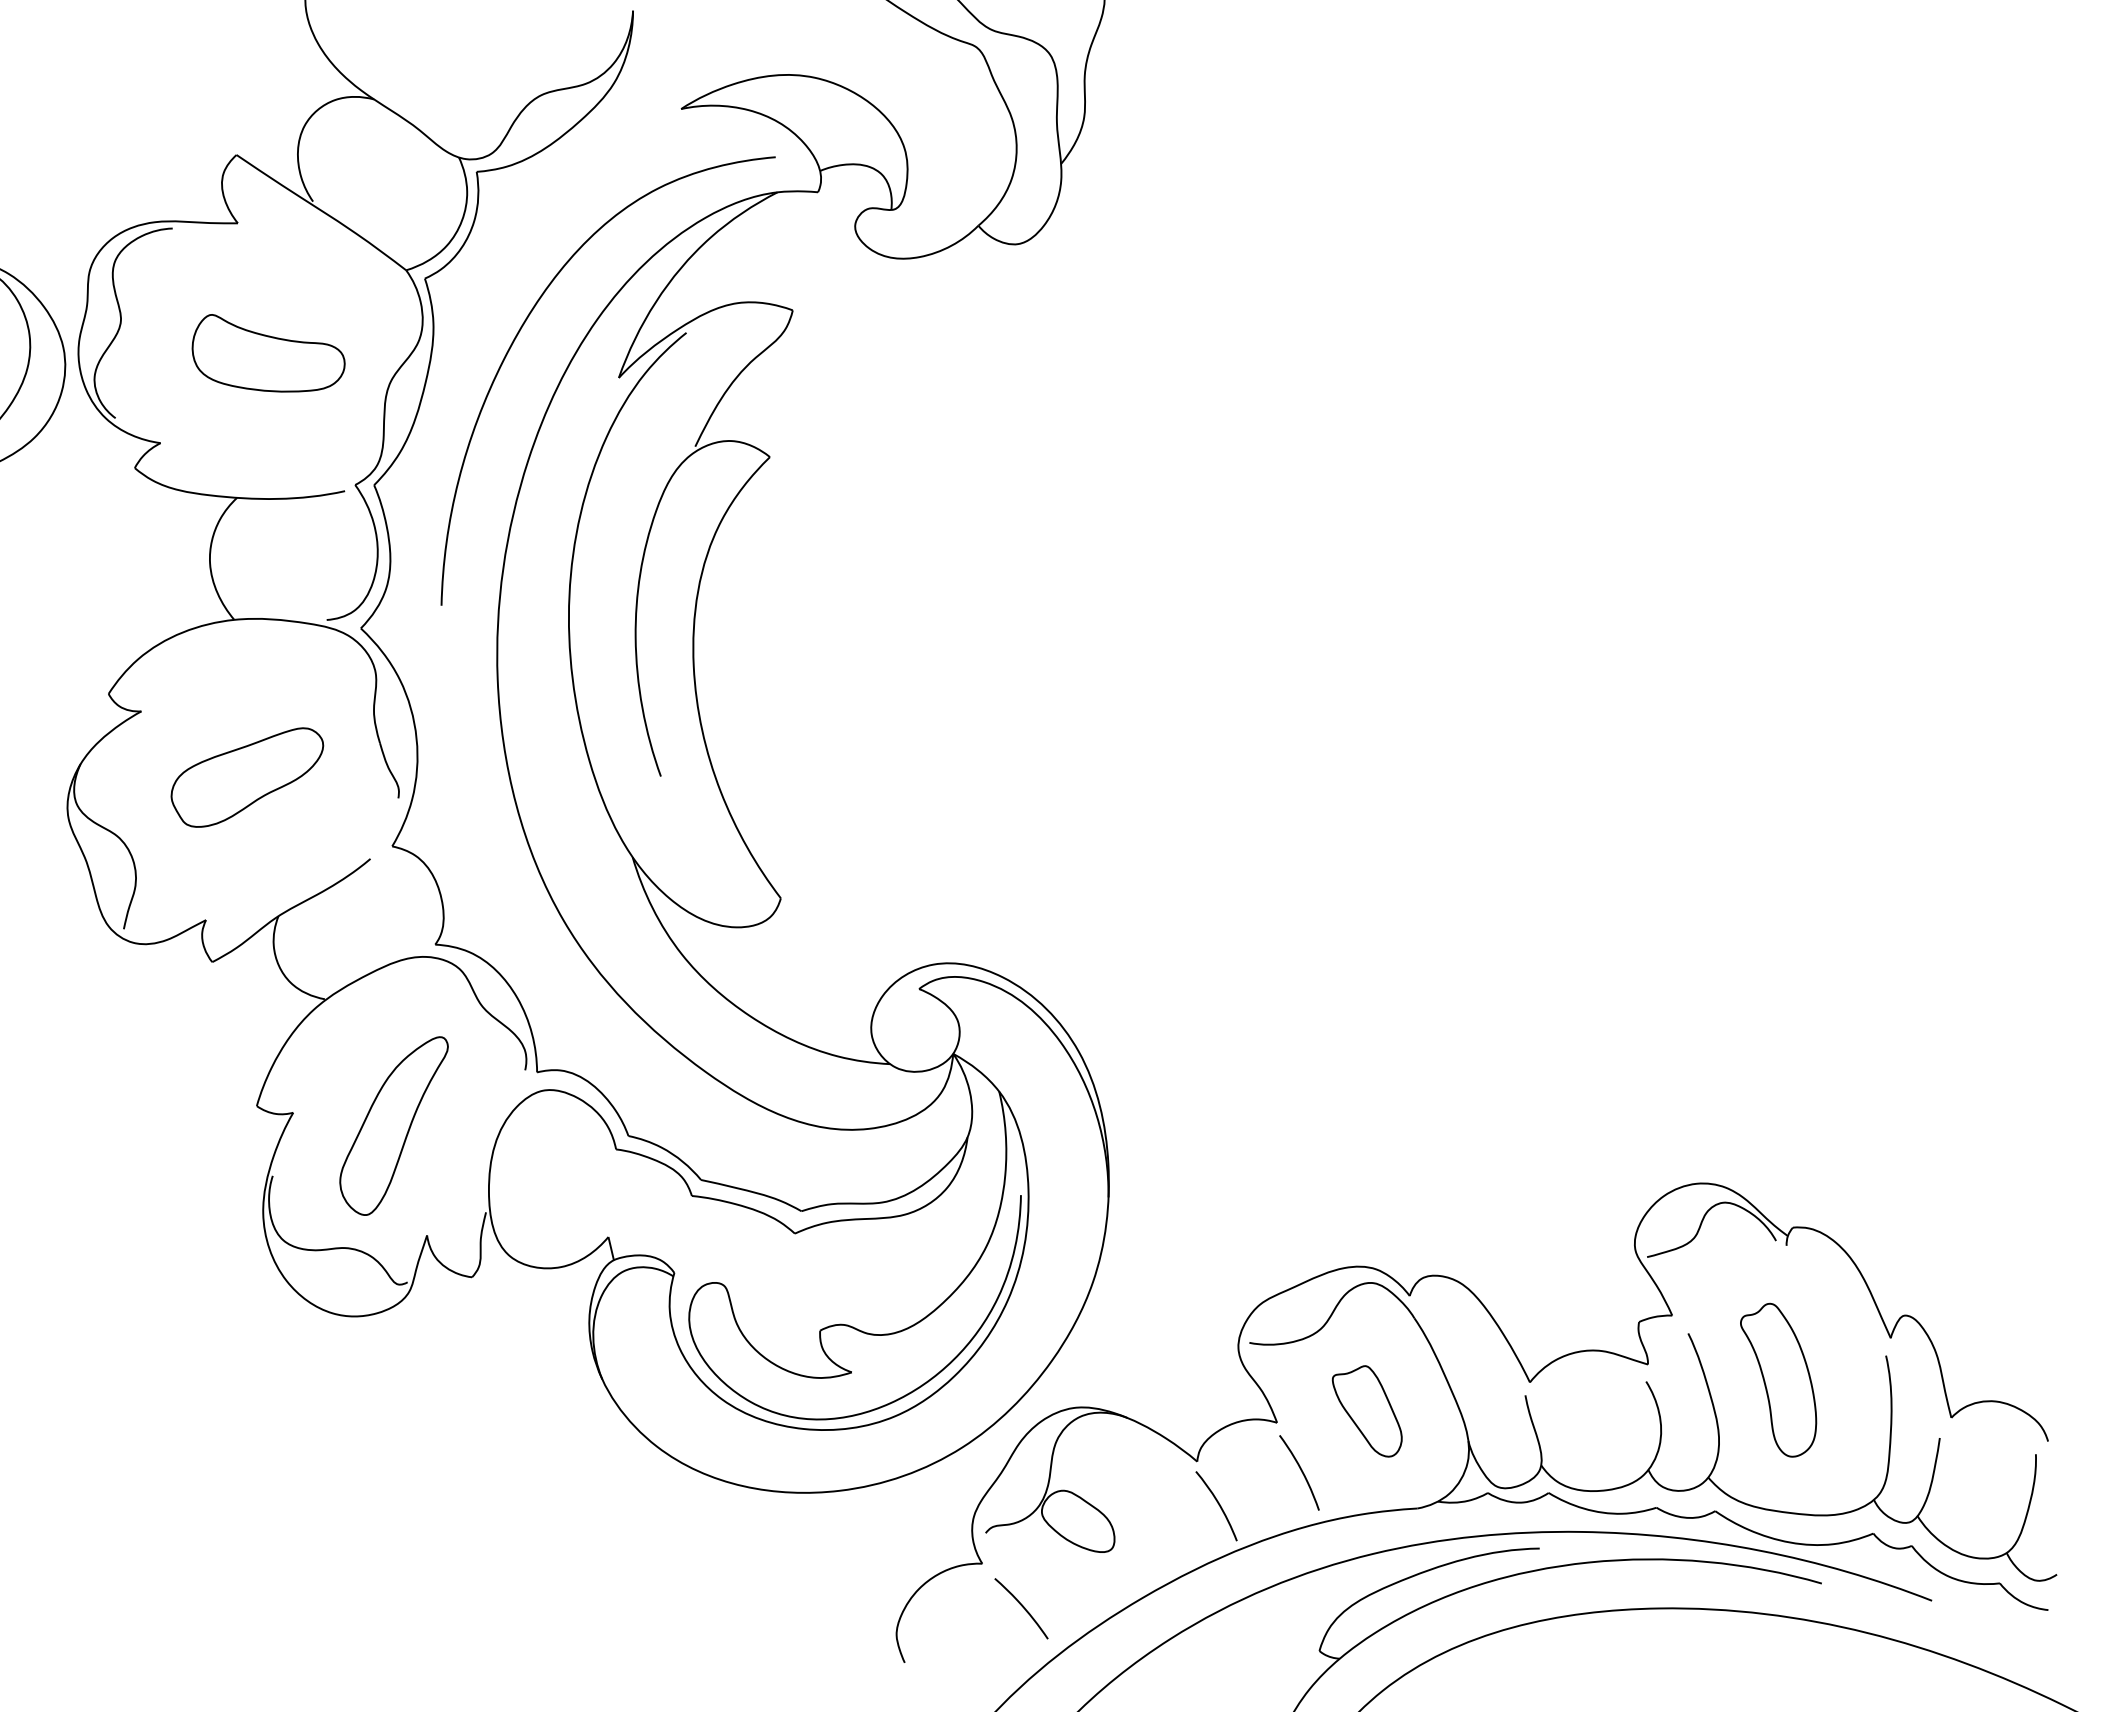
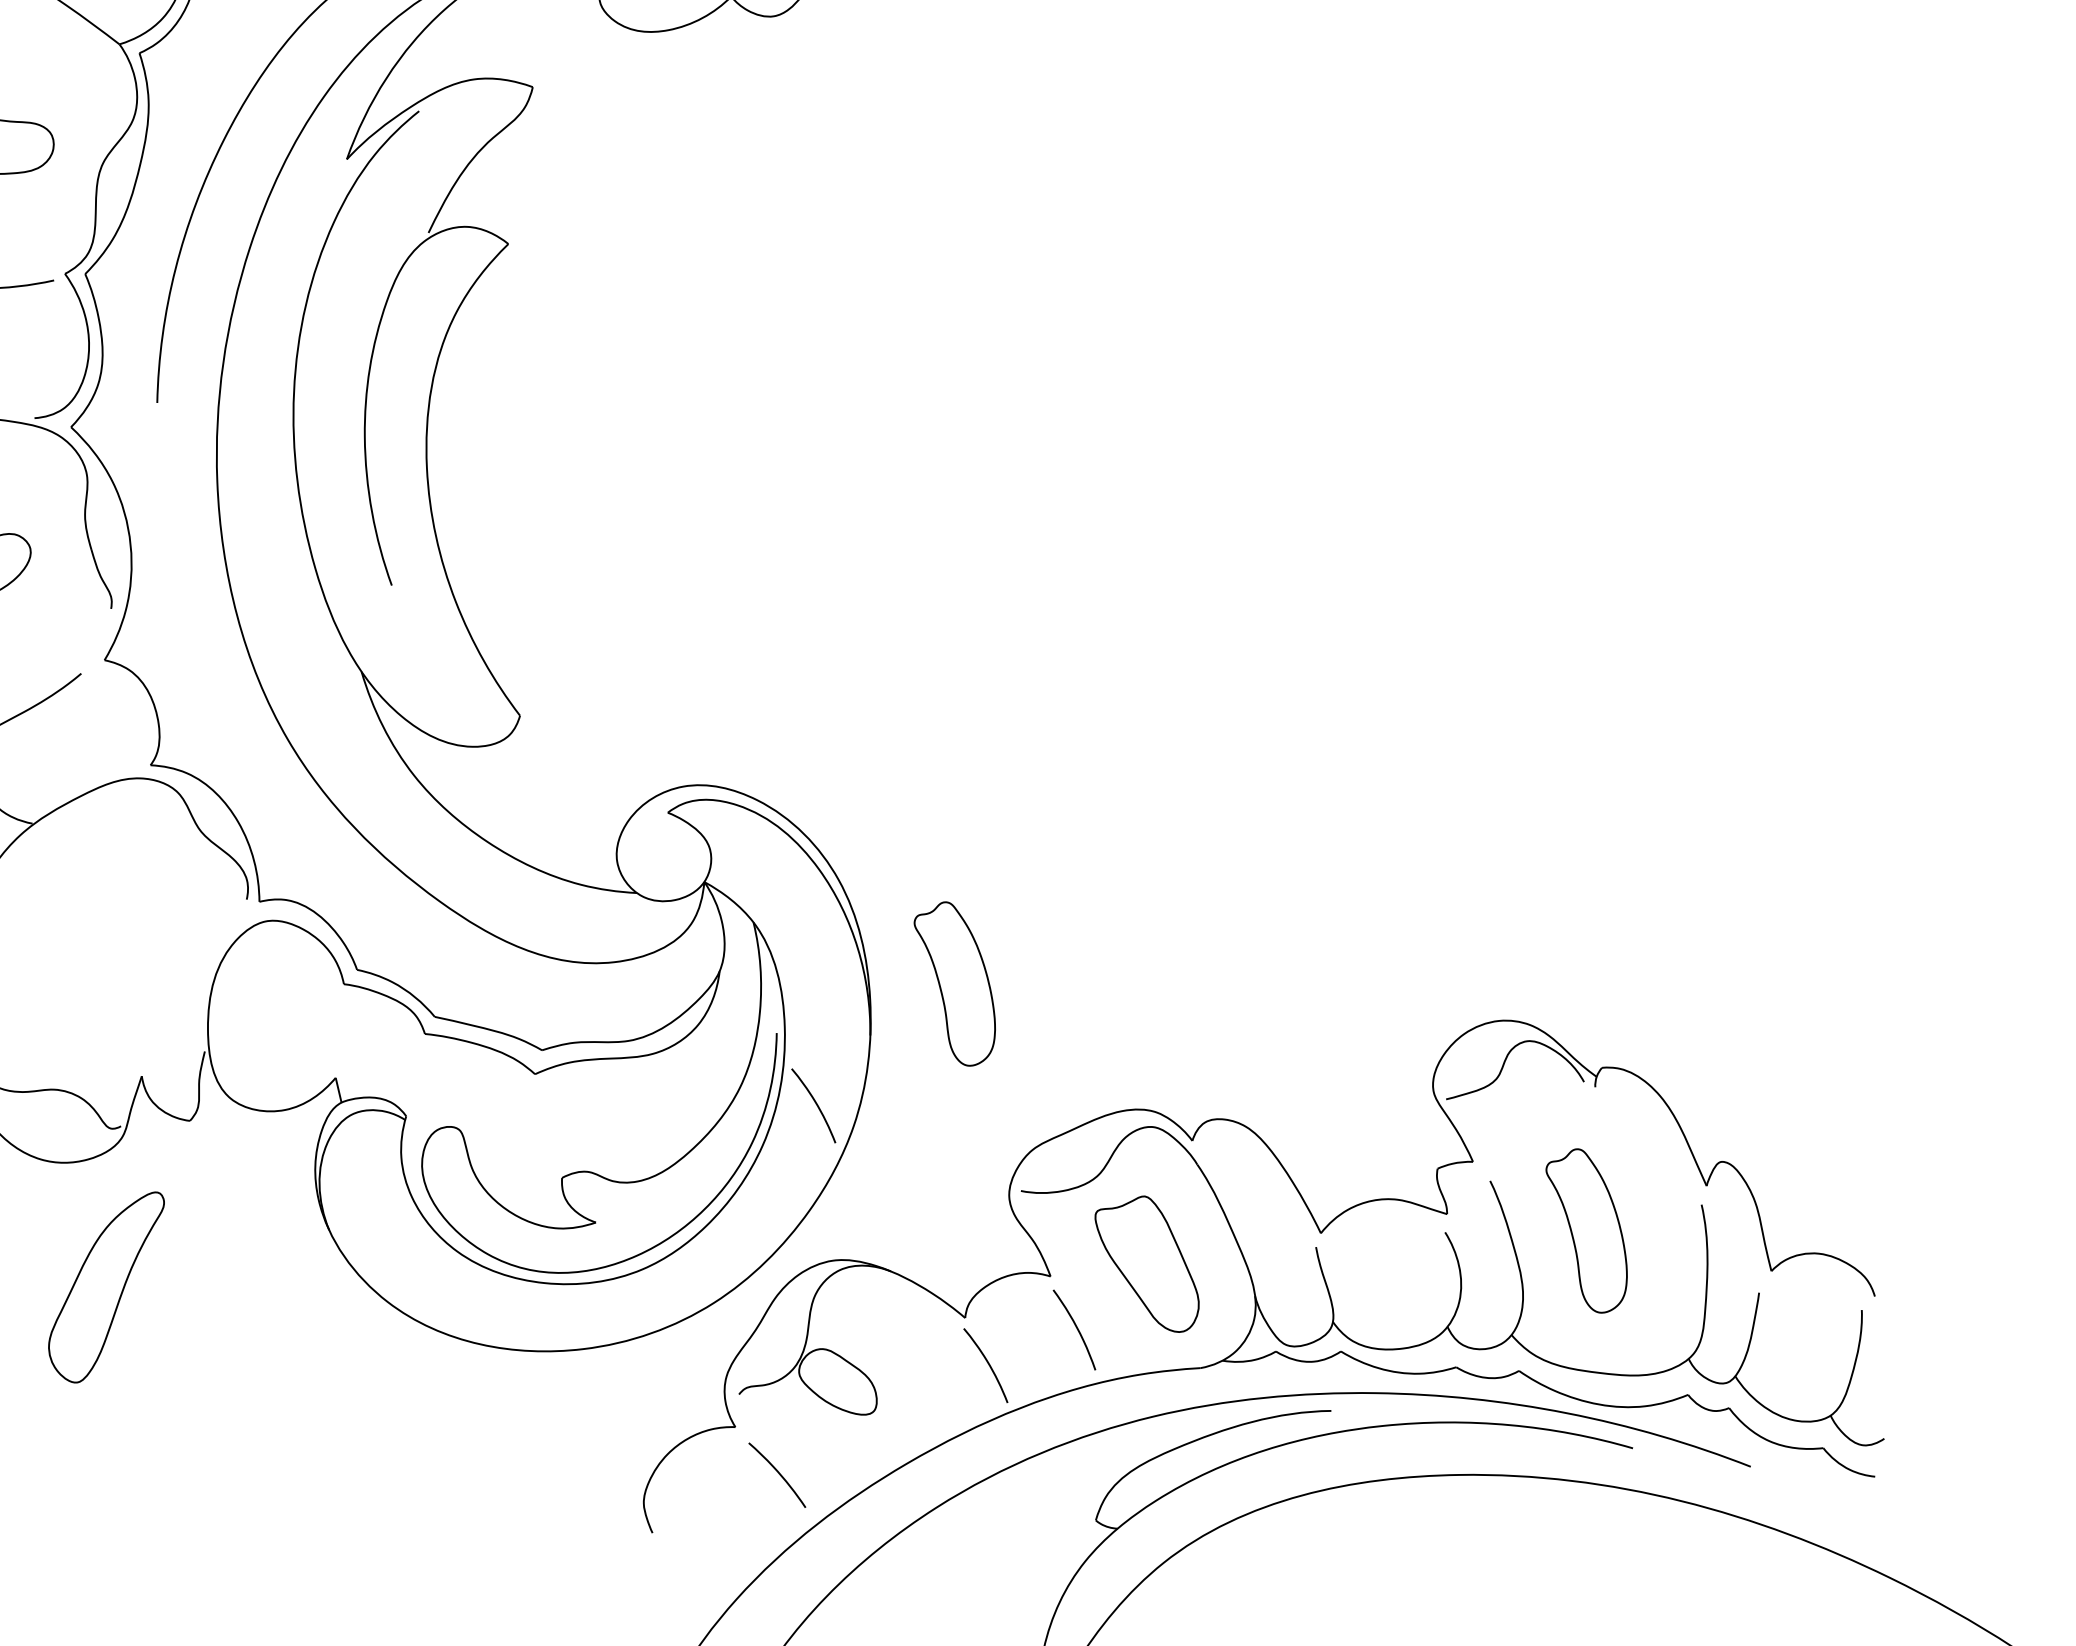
part: (393, 1125) -> (105, 1286), moved
part: (1187, 1148) -> (954, 983), added
curve: (1057, 1262) -> (815, 1105), added
part: (1366, 1411) -> (1146, 1264), size x1.4

